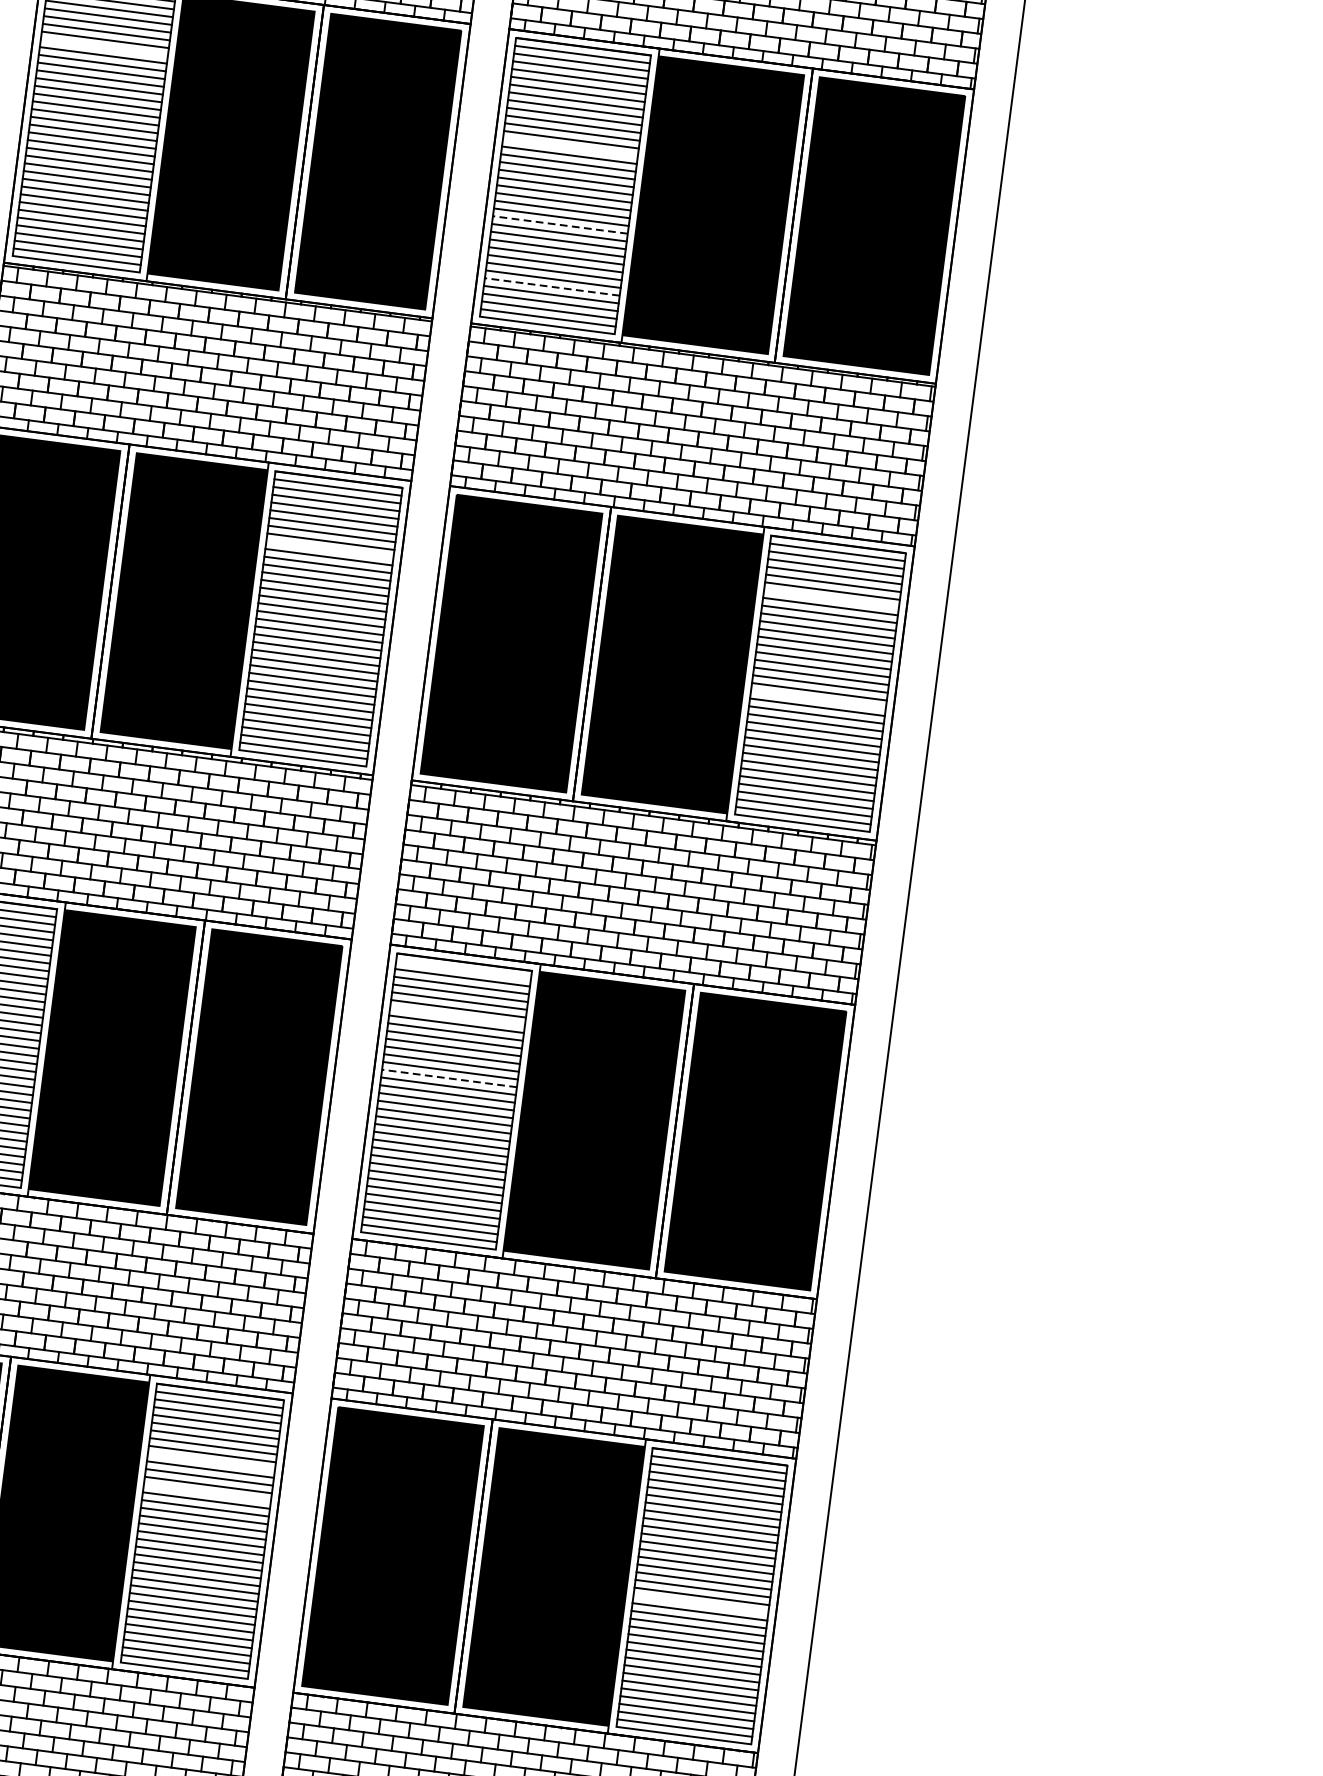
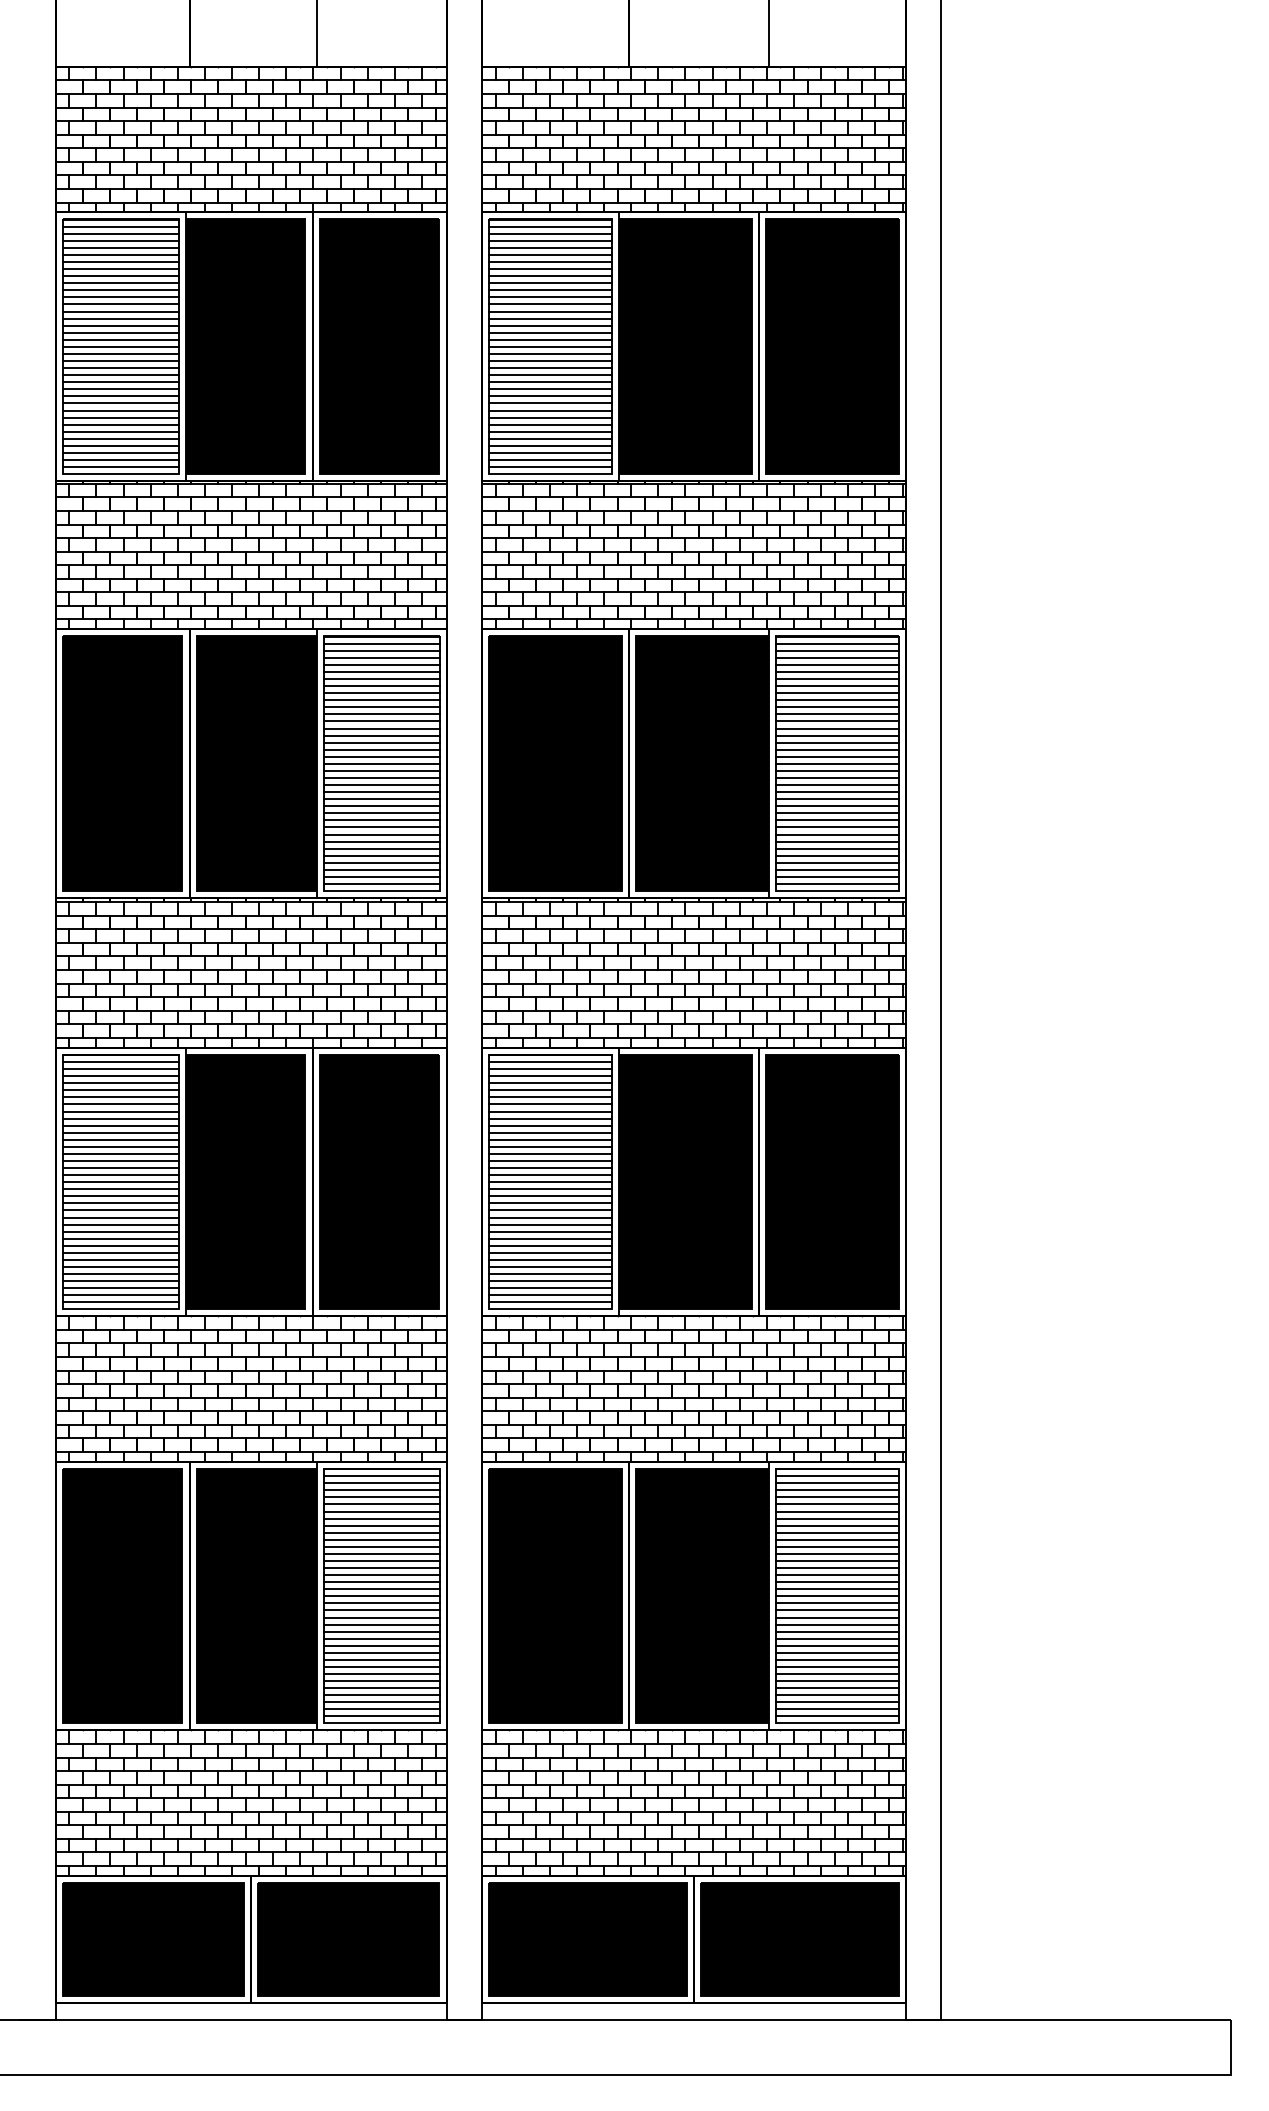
line: (104, 47) -> (120, 276), added
line: (570, 147) -> (550, 311), added
line: (560, 225) -> (550, 382), dashed -> solid
line: (552, 286) -> (550, 438), dashed -> solid
line: (329, 549) -> (381, 700), added
line: (830, 599) -> (836, 686), added
line: (817, 698) -> (836, 777), added
line: (463, 970) -> (550, 1062), added
line: (457, 1016) -> (550, 1104), added
line: (449, 1079) -> (550, 1161), dashed -> solid
line: (211, 1461) -> (381, 1532), added
line: (207, 1492) -> (381, 1560), added
line: (700, 1604) -> (836, 1603), added

